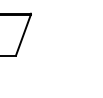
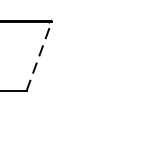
line: (23, 35) -> (39, 57), solid -> dashed

